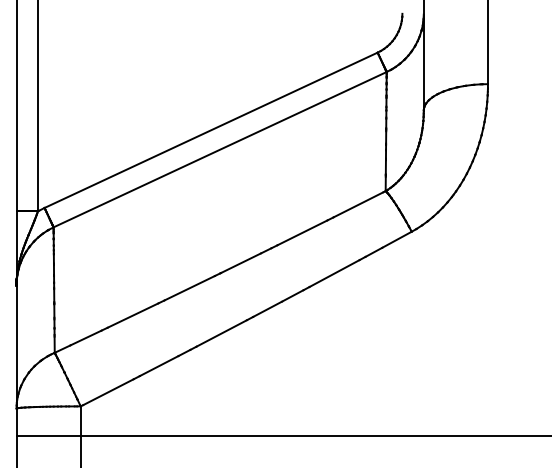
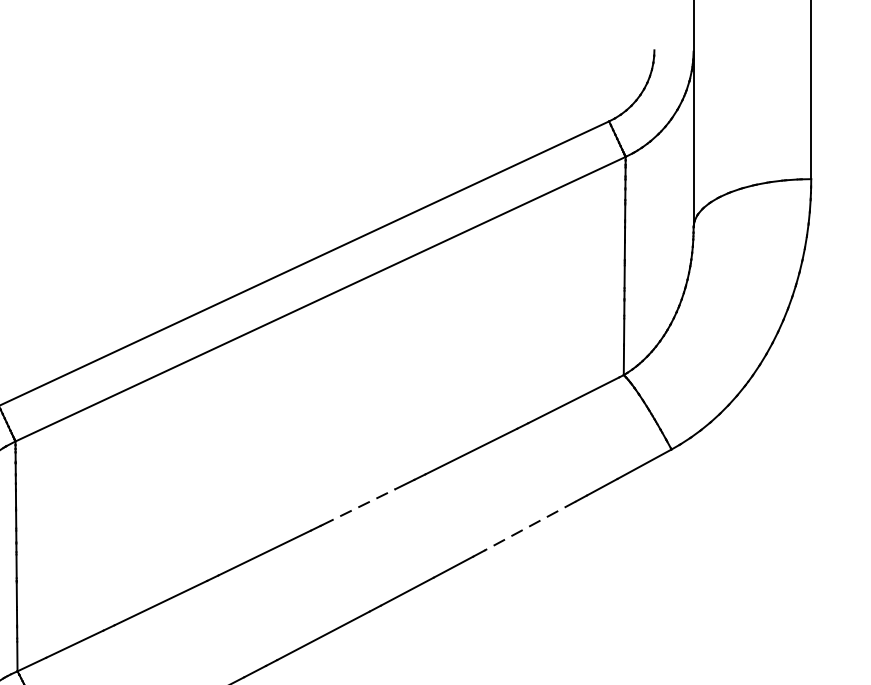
line: (241, 263) -> (359, 507), solid -> dashed
line: (334, 273) -> (530, 526), solid -> dashed

